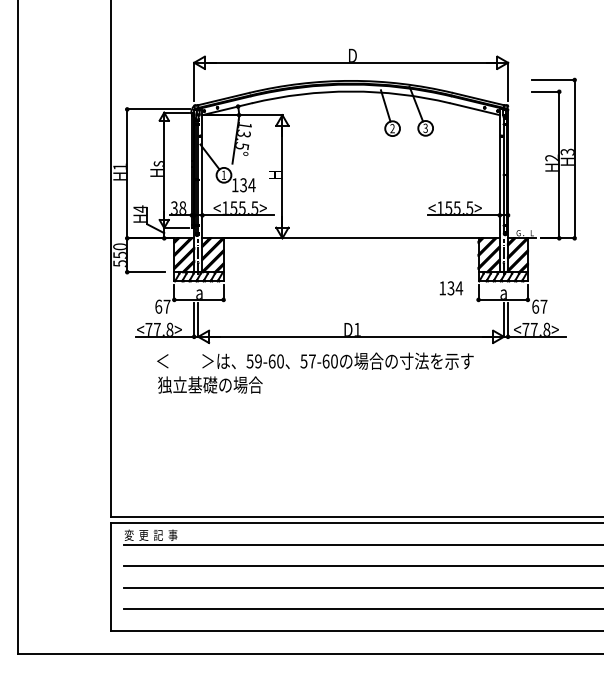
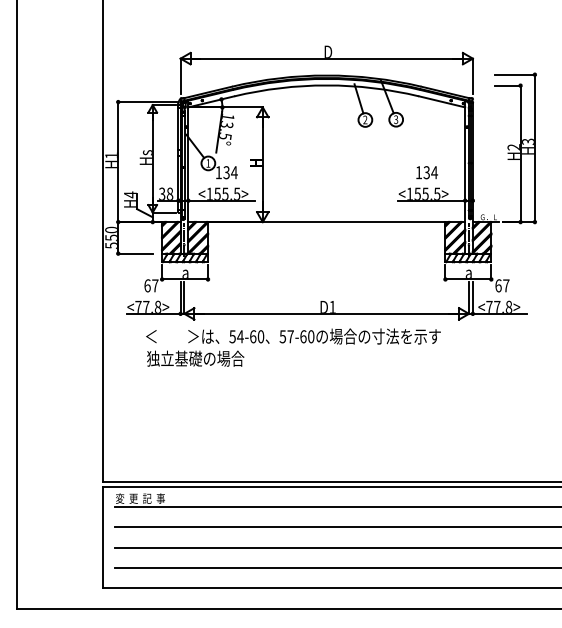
text: (450, 288) -> (426, 172), moved
text: (258, 361) -> (240, 336), 59-60 -> 54-60

